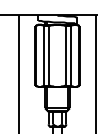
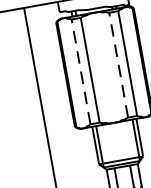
line: (44, 55) -> (81, 71), solid -> dashed
line: (65, 55) -> (118, 64), solid -> dashed

